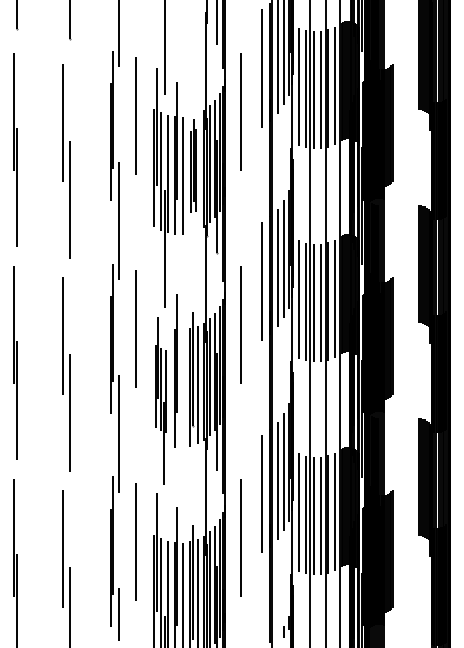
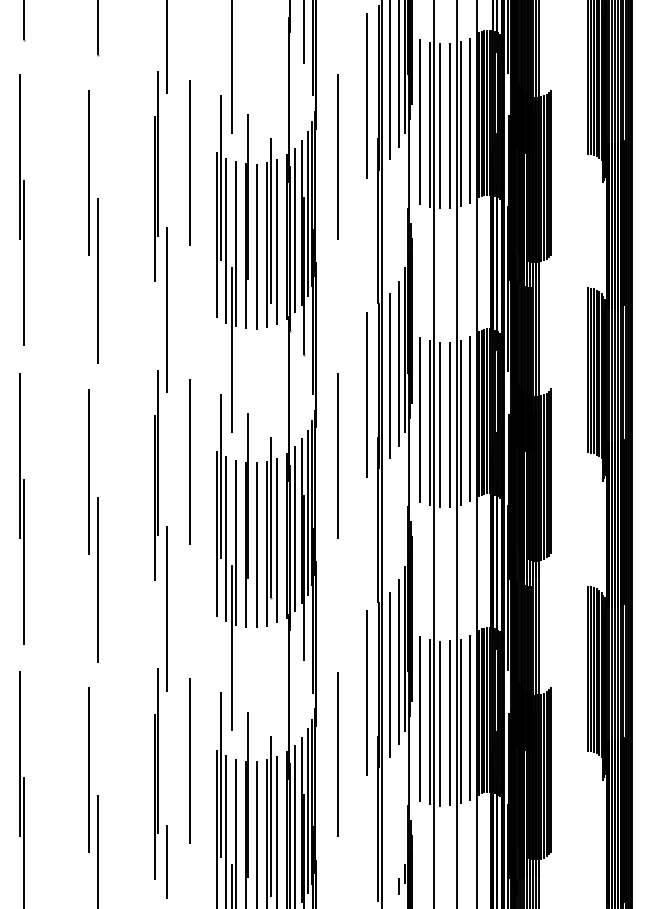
part: (193, 165) -> (271, 232), size x1.43
line: (182, 388) -> (256, 544), added
part: (161, 401) -> (226, 562), size x1.43

